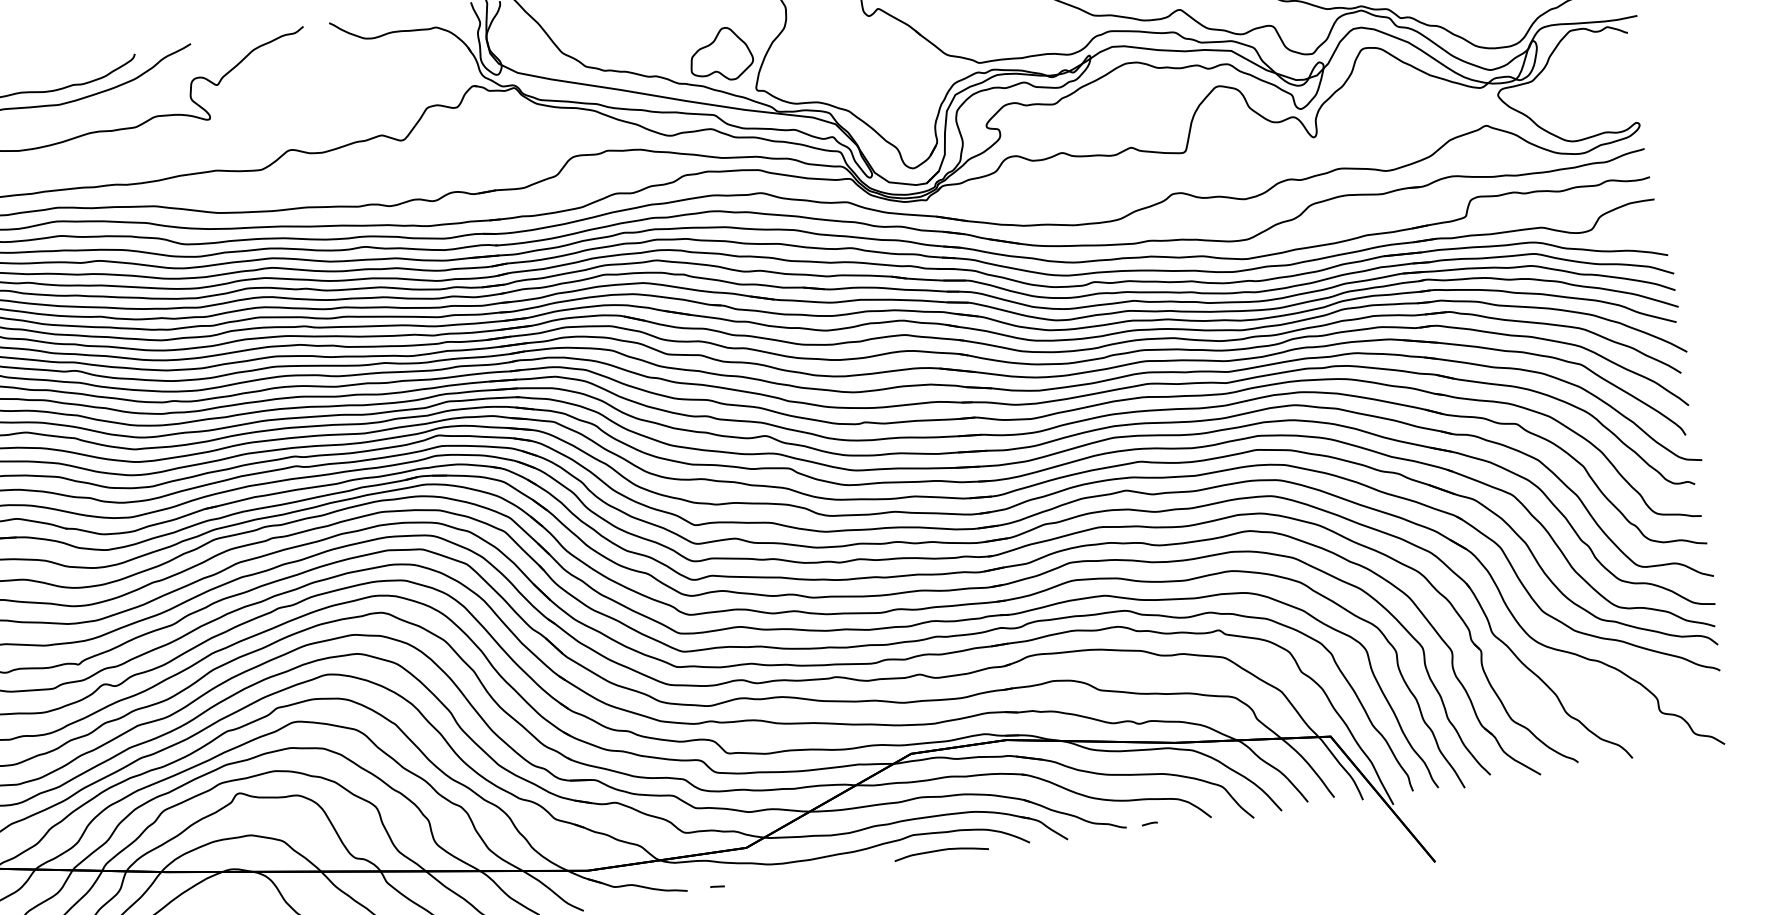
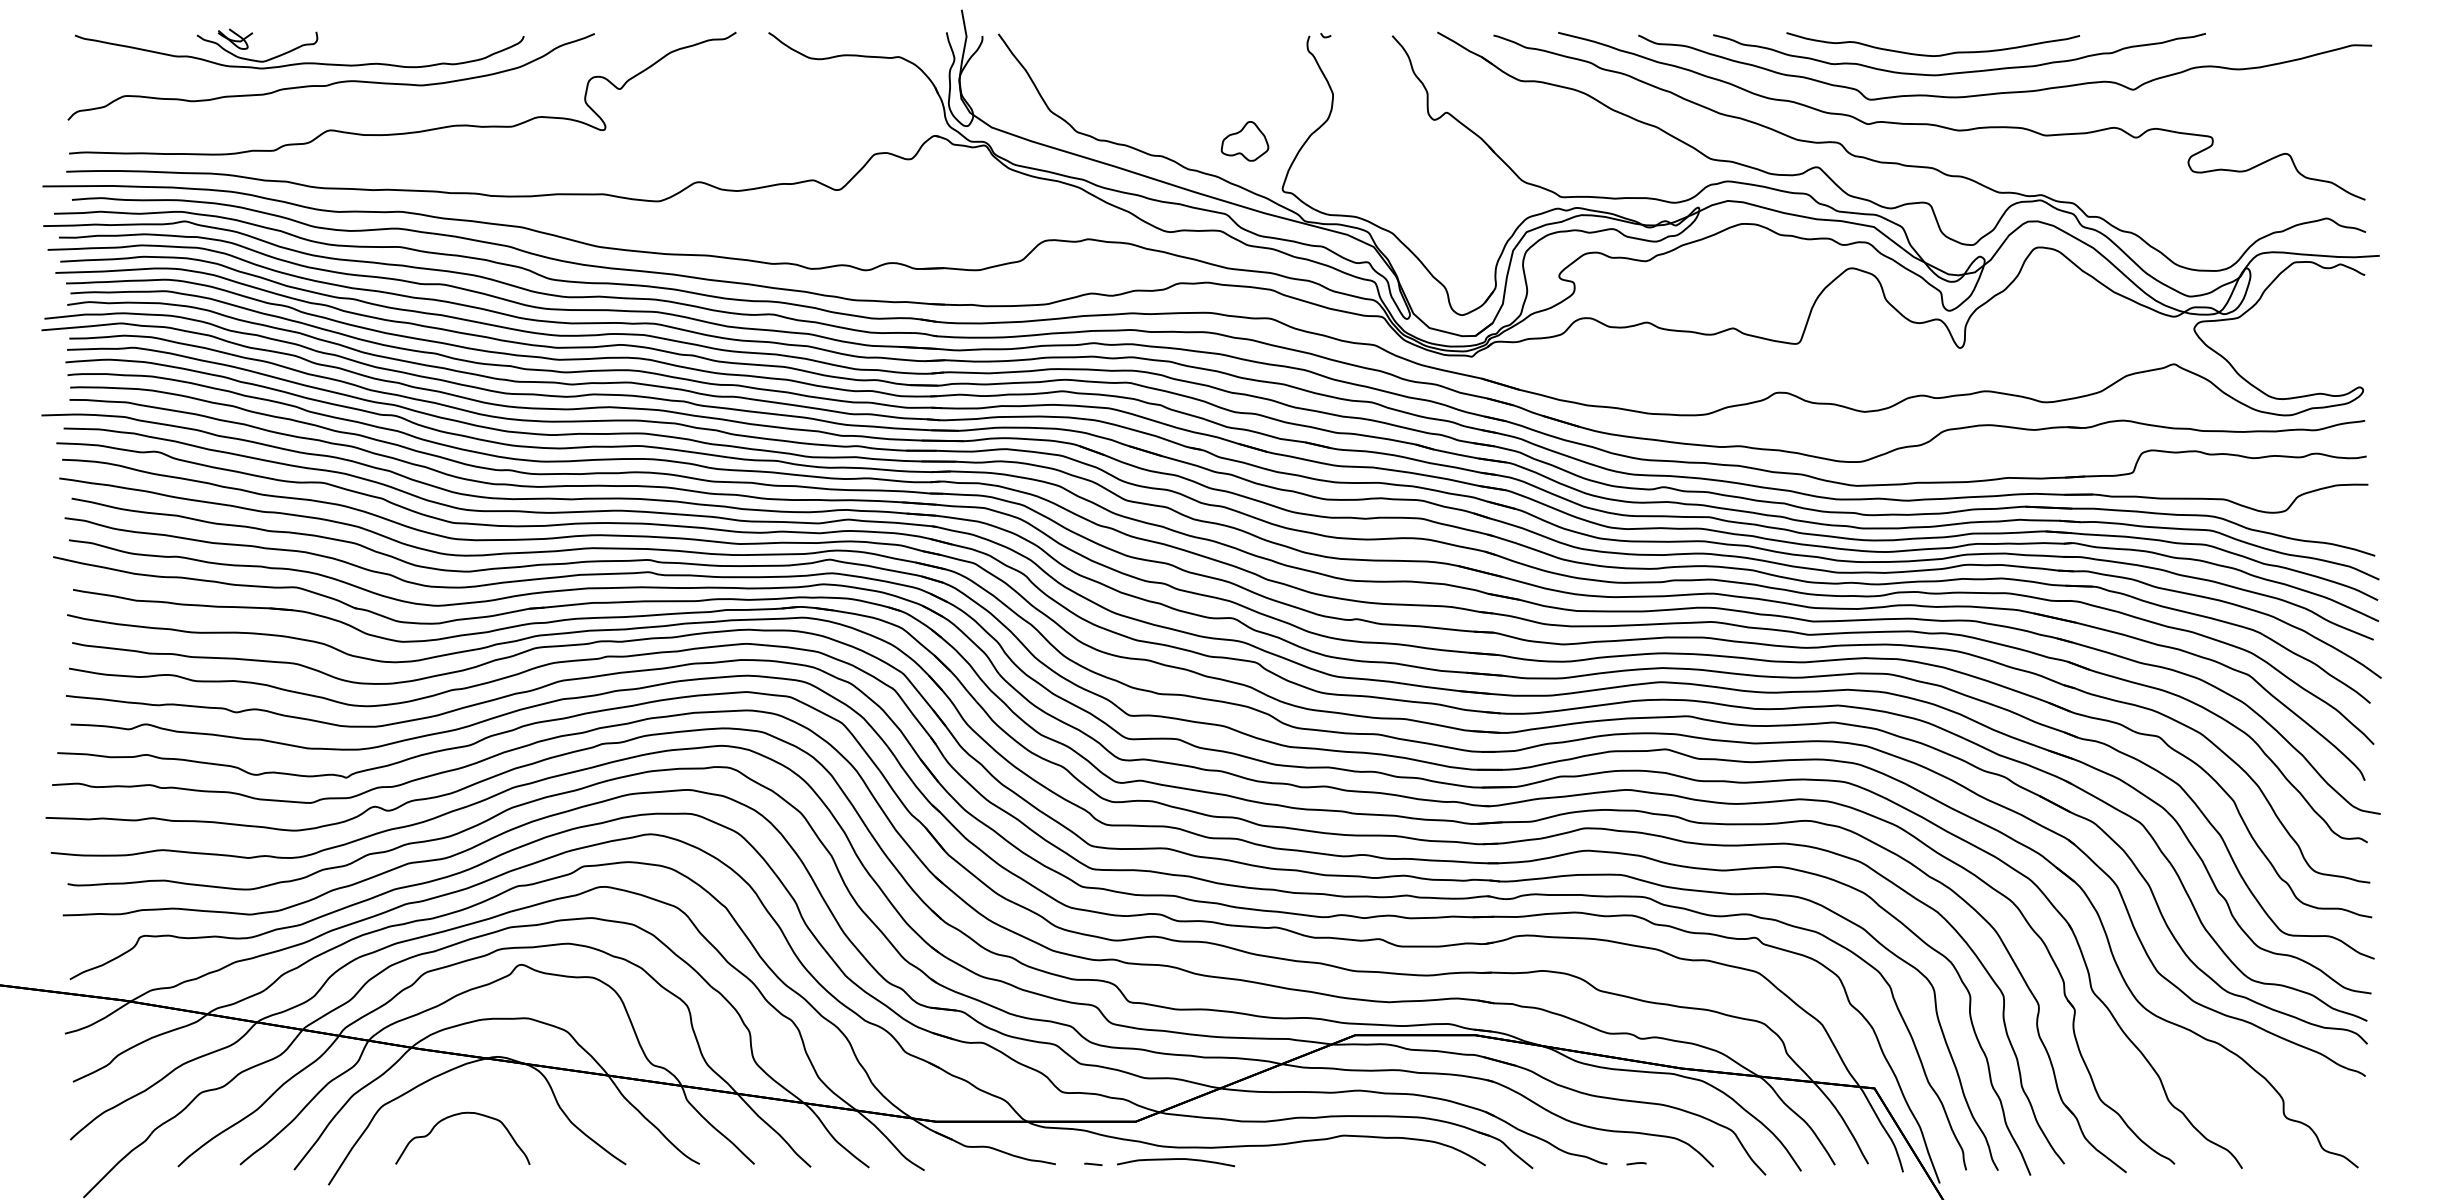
part: (720, 55) -> (1244, 141), size x0.6
curve: (941, 850) -> (1176, 1159), moved

